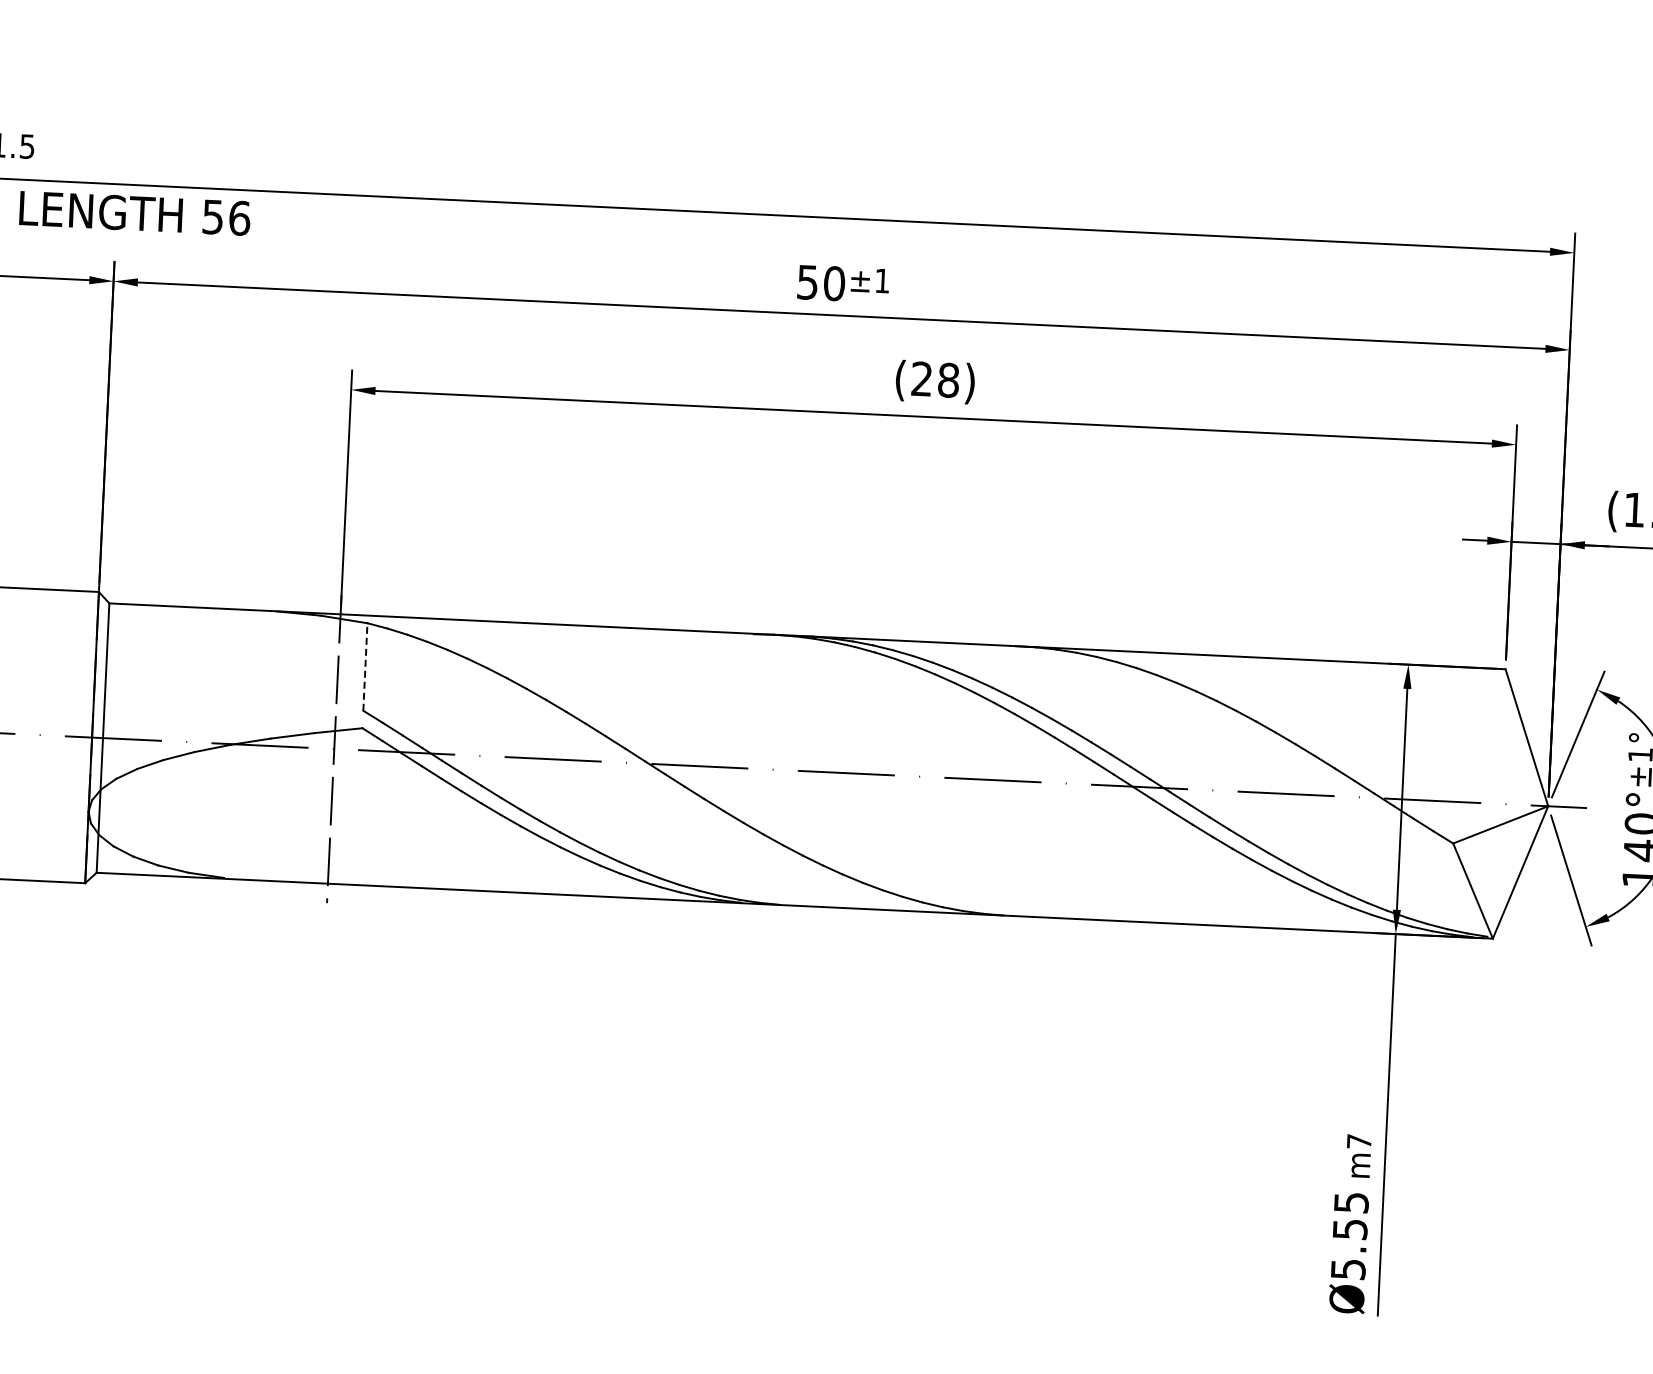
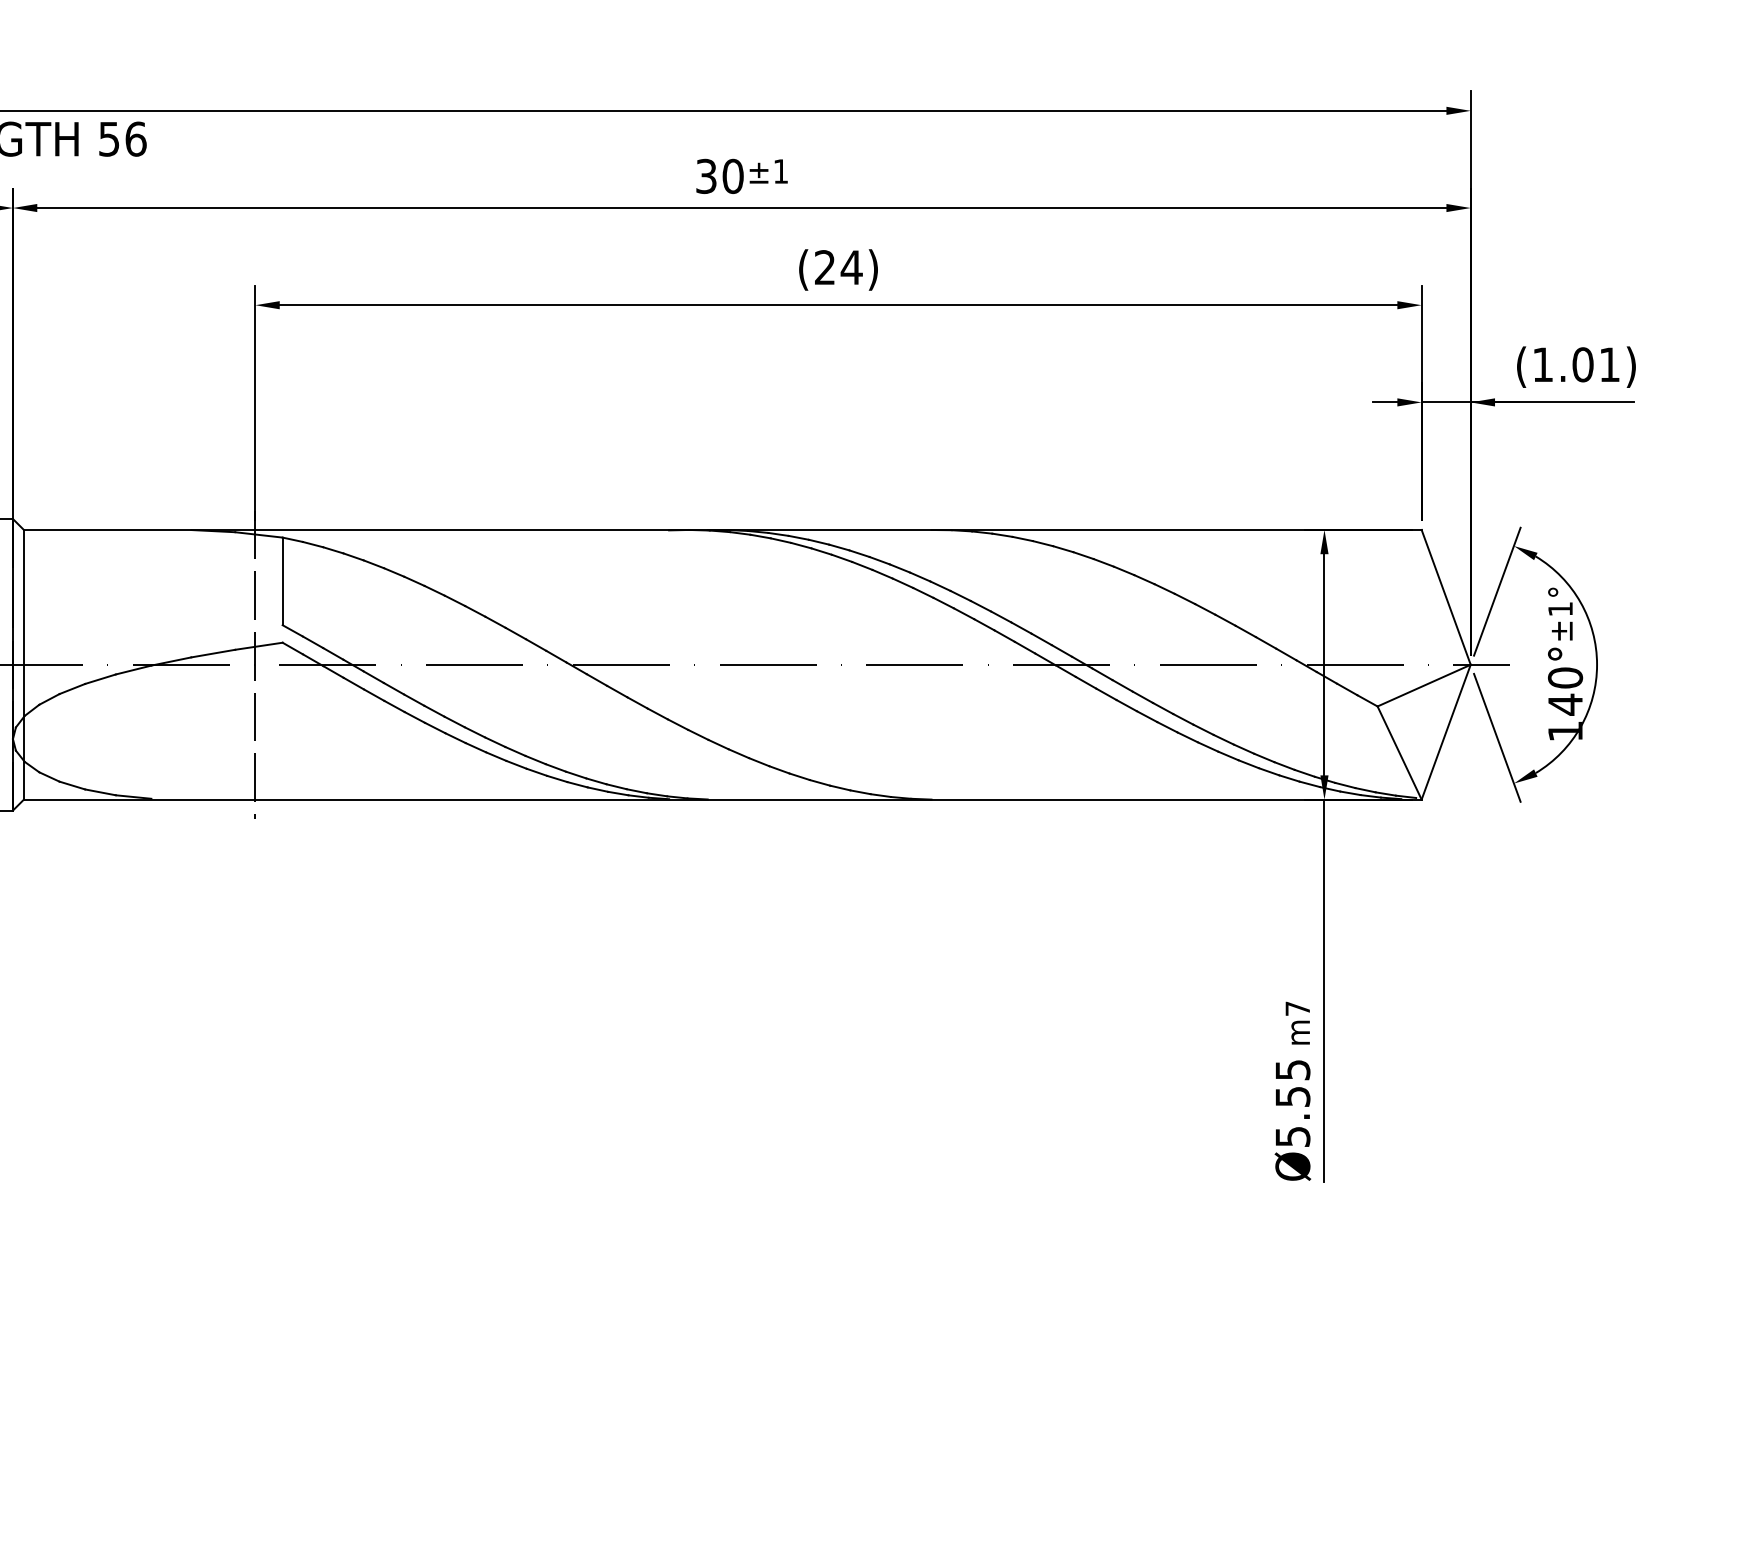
text: (807, 281) -> (706, 175), 50 -> 30
text: (948, 380) -> (851, 267), (28) -> (24)
line: (365, 667) -> (282, 581), dashed -> solid

